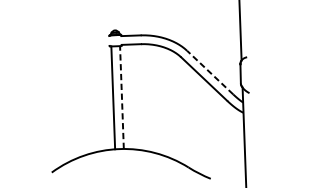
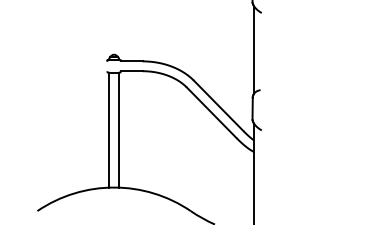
line: (210, 72) -> (218, 105), dashed -> solid
line: (121, 97) -> (118, 130), dashed -> solid

